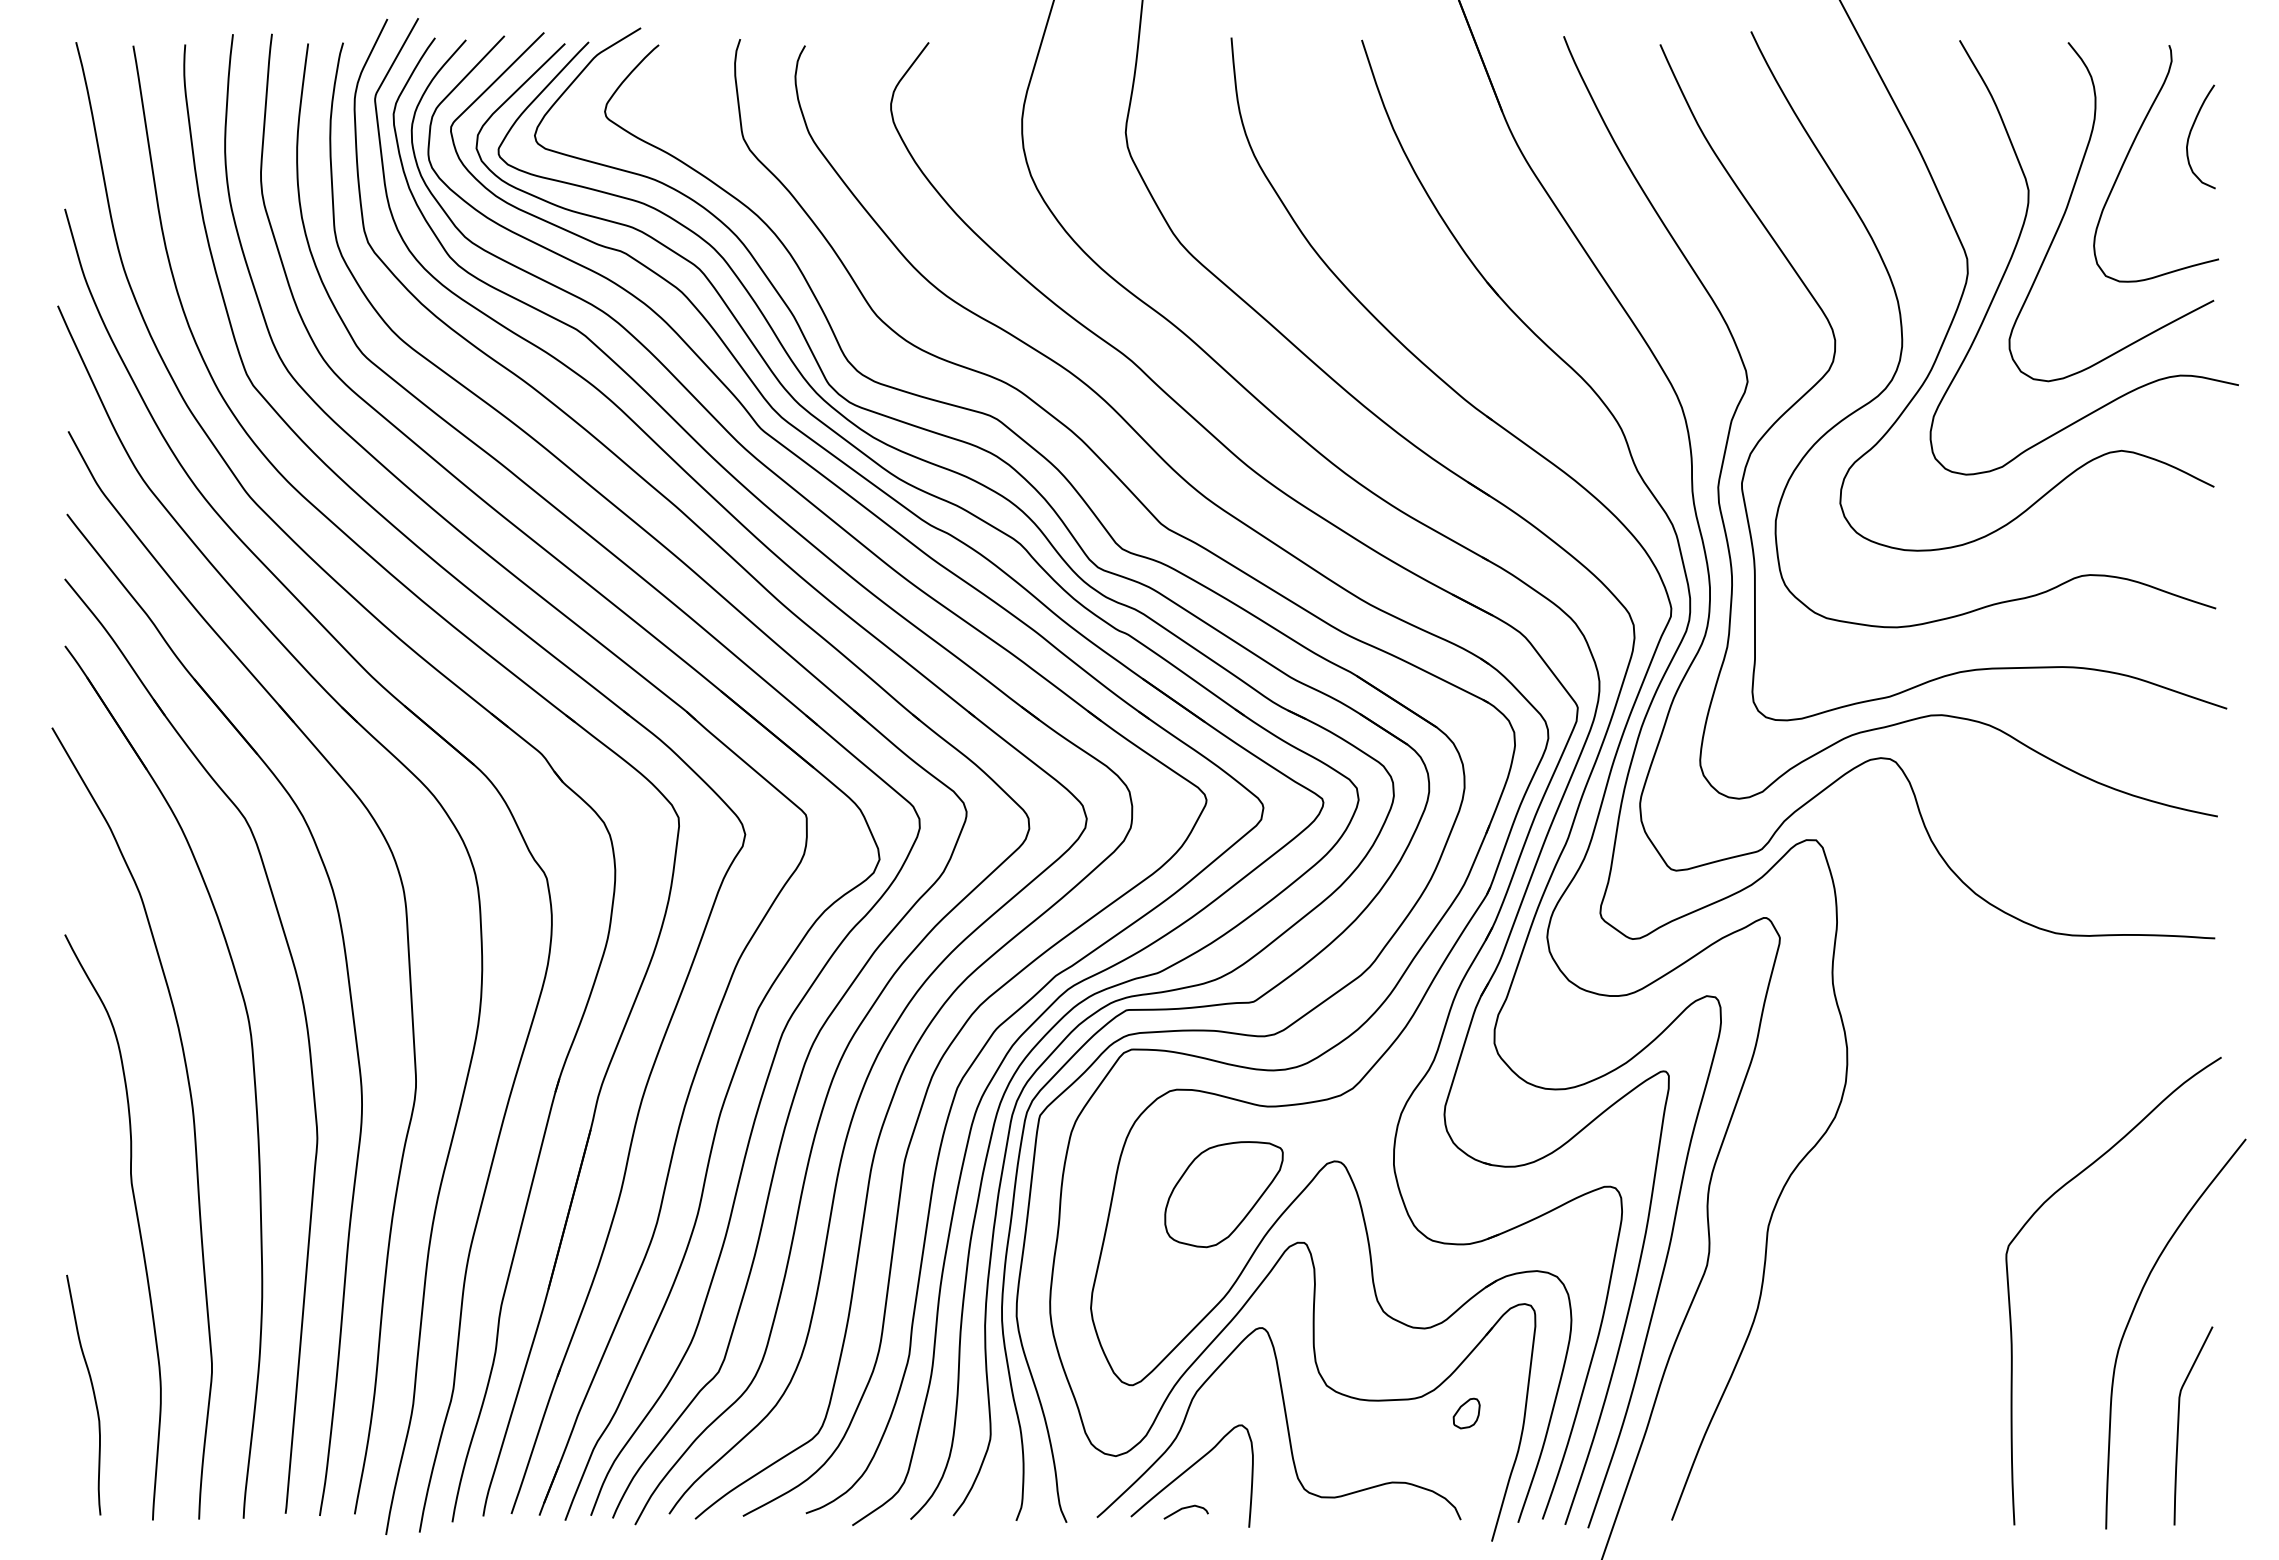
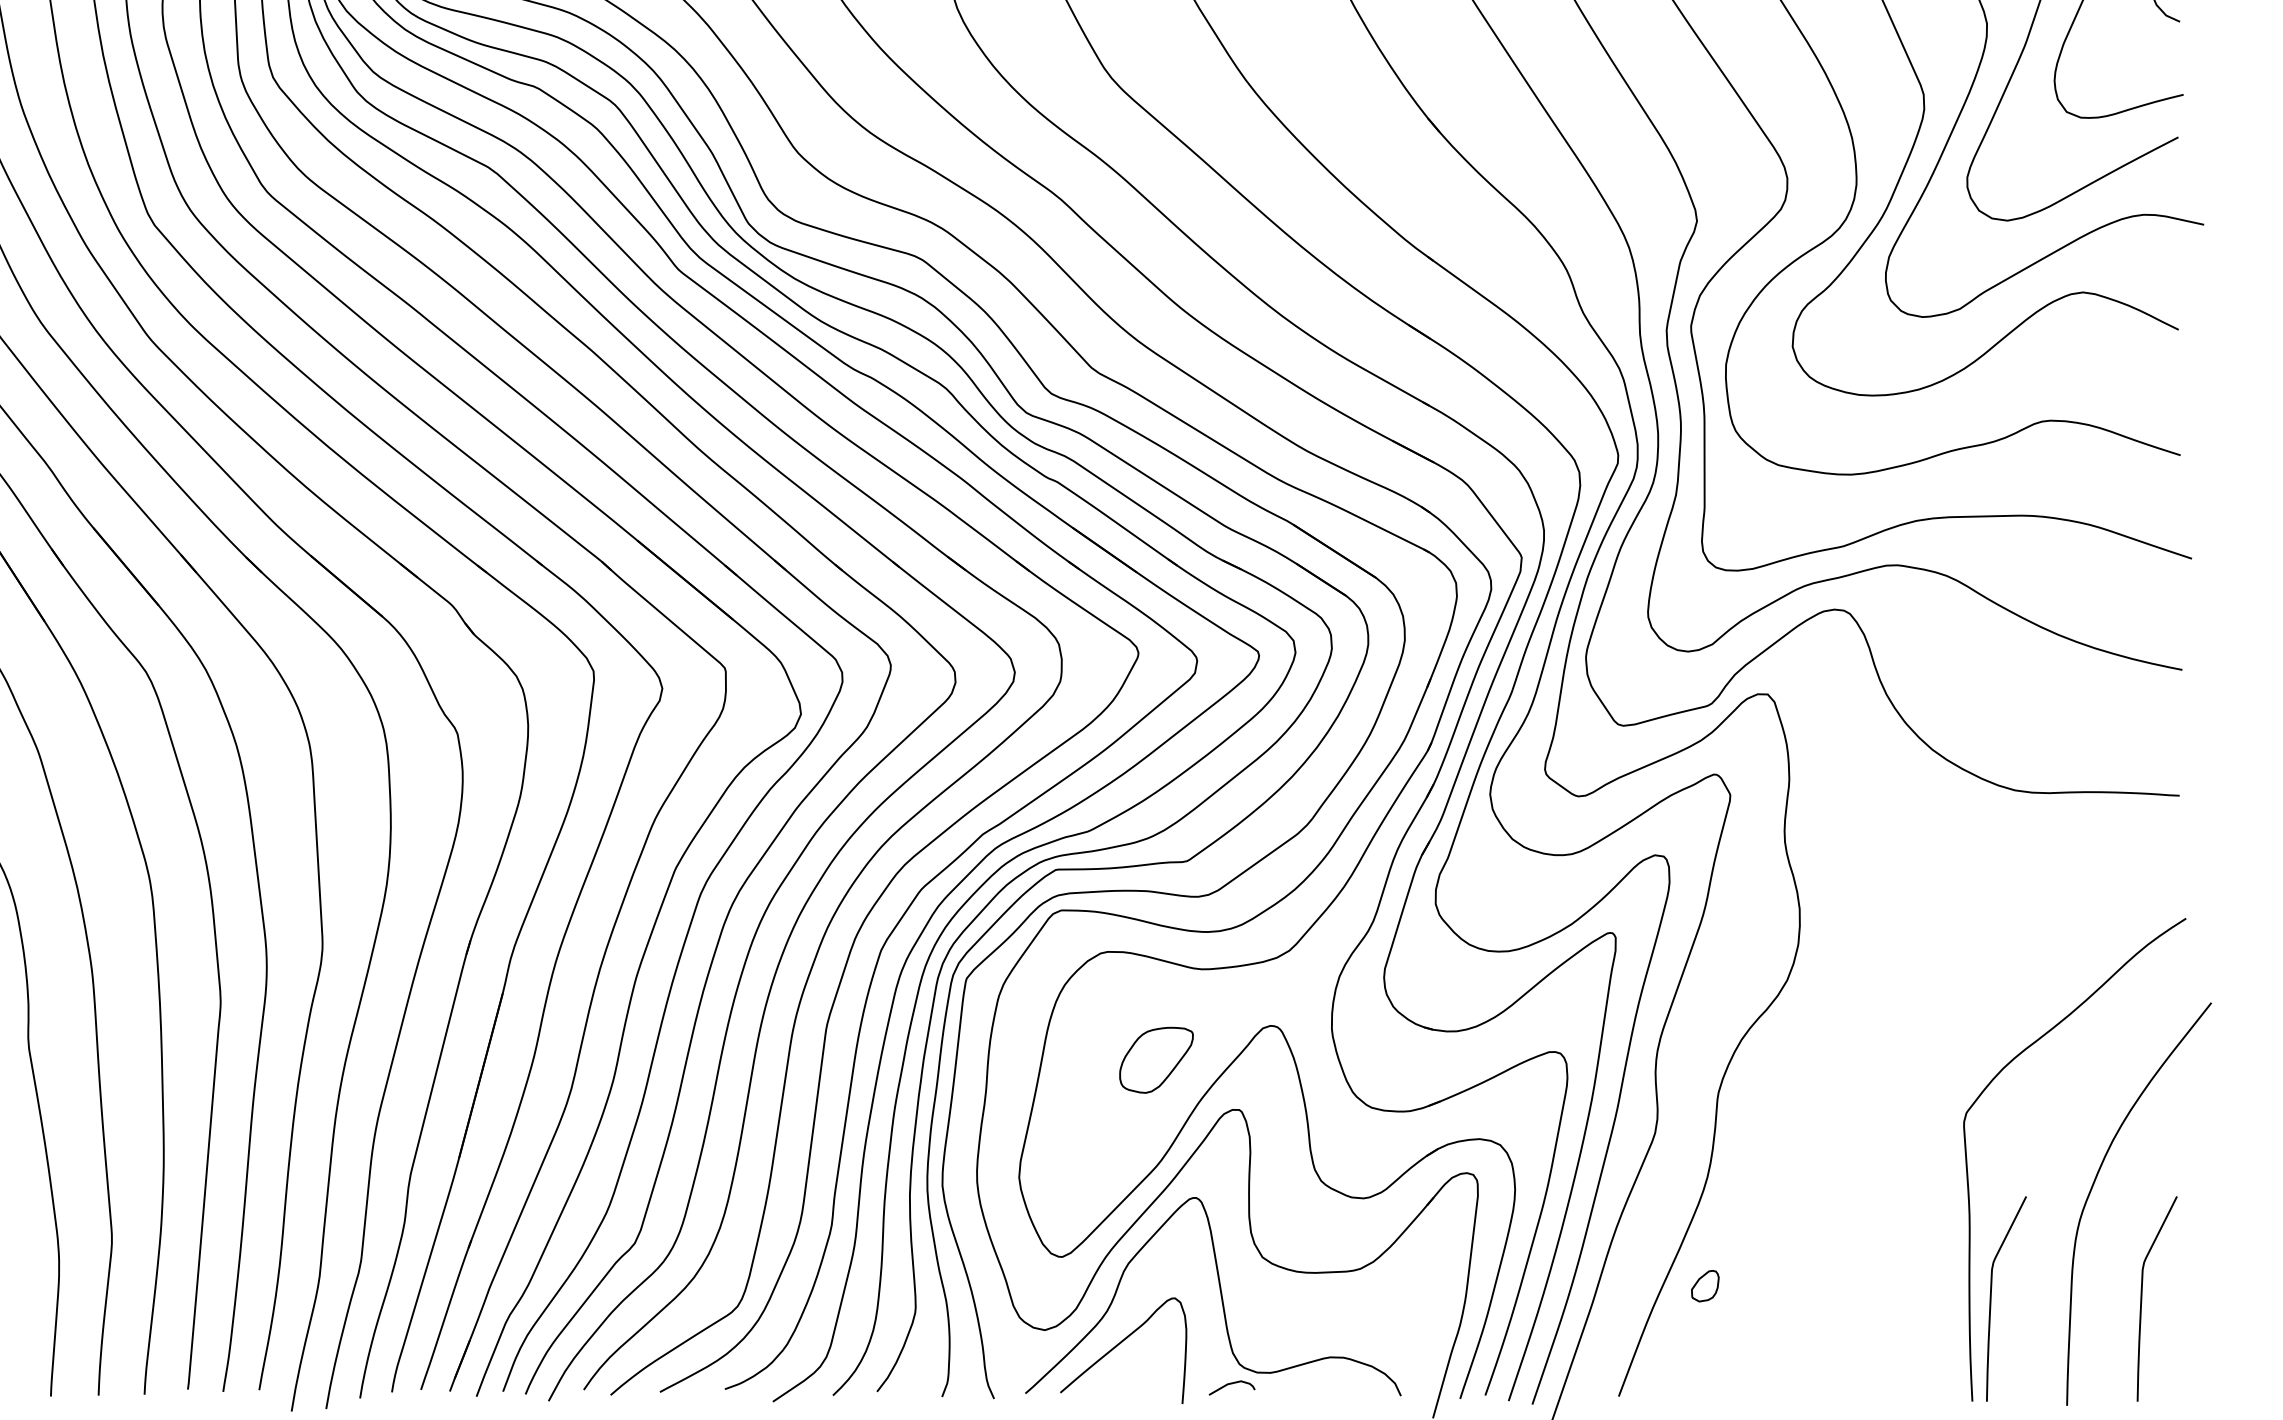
part: (1223, 1194) -> (1155, 1060), size x0.6
part: (1466, 1413) -> (1705, 1286), moved
curve: (2033, 1424) -> (1992, 1297), added
curve: (1183, 1509) -> (1229, 1385), moved

